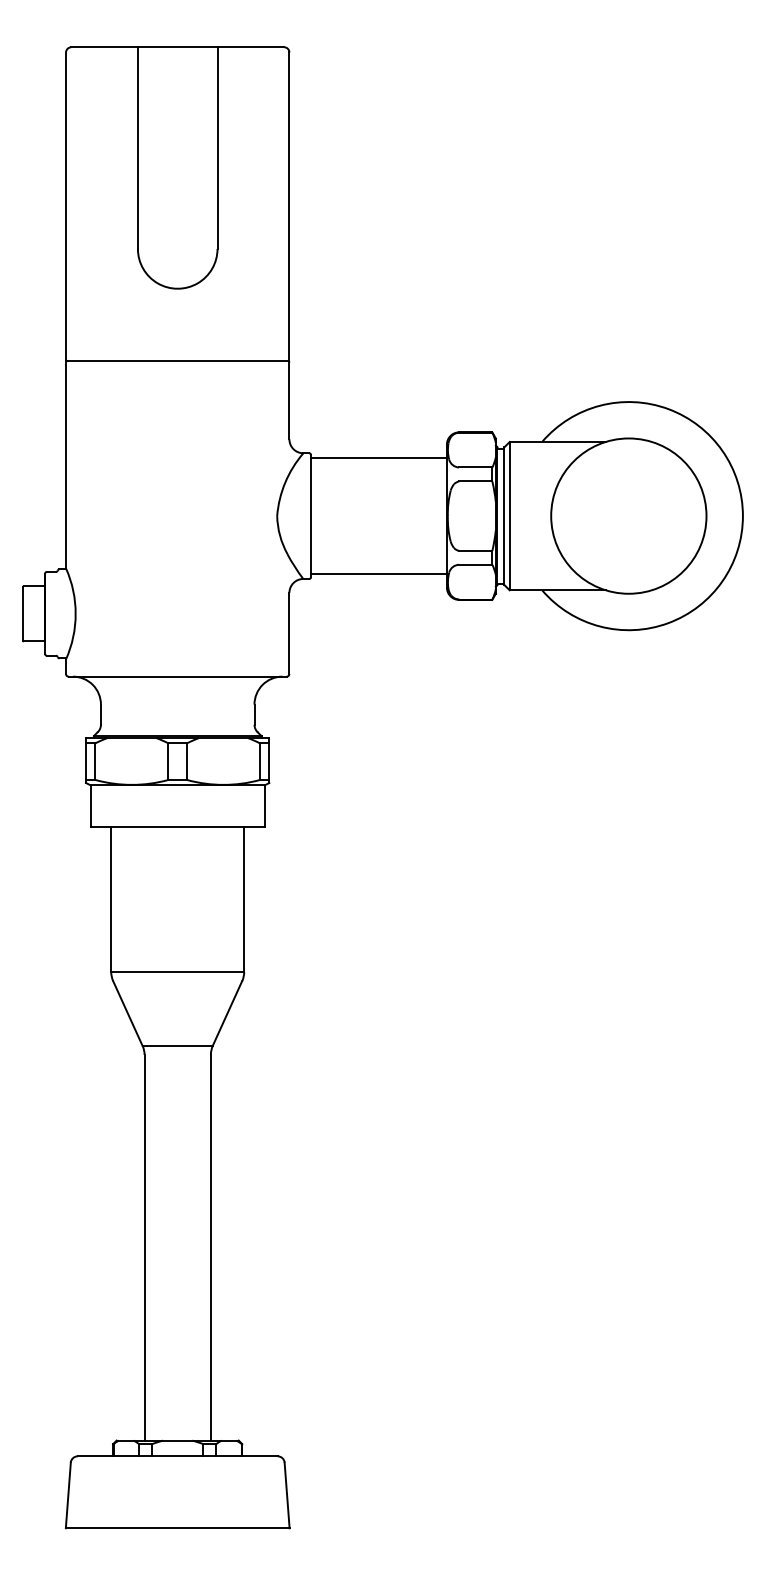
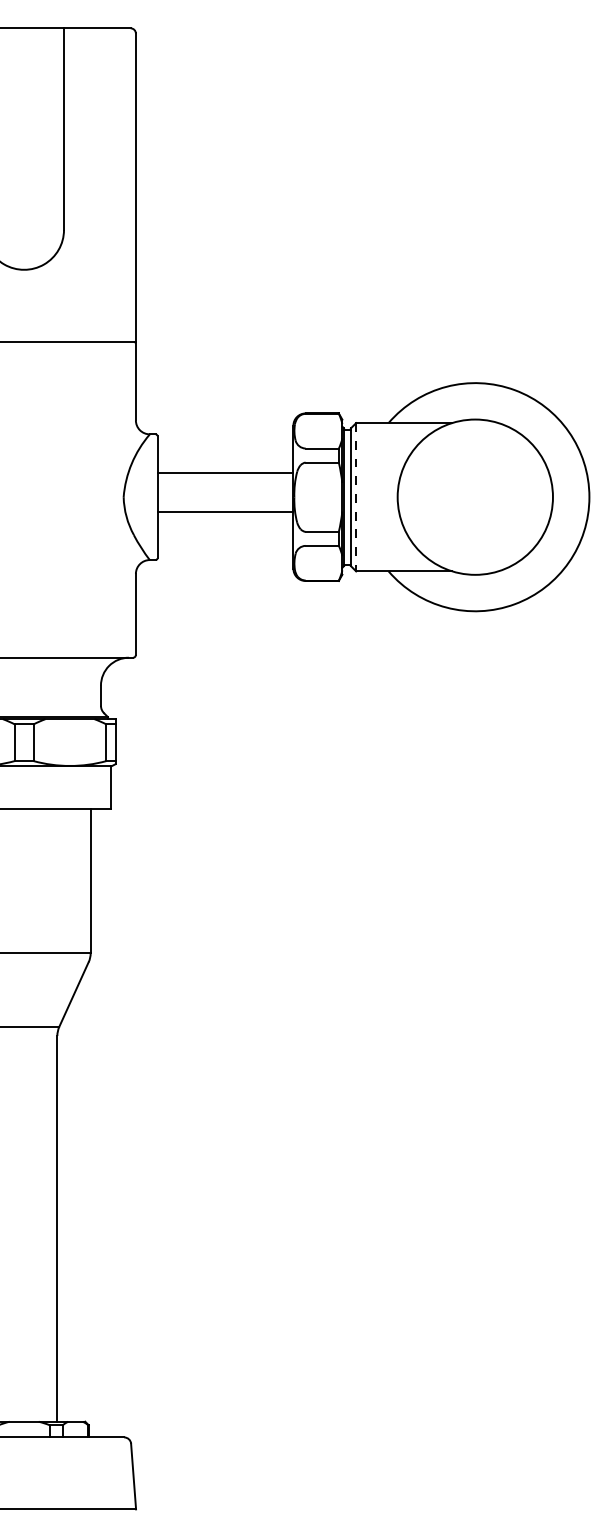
line: (378, 457) -> (224, 472), moved
line: (509, 516) -> (355, 497), solid -> dashed
line: (378, 574) -> (224, 511), moved

